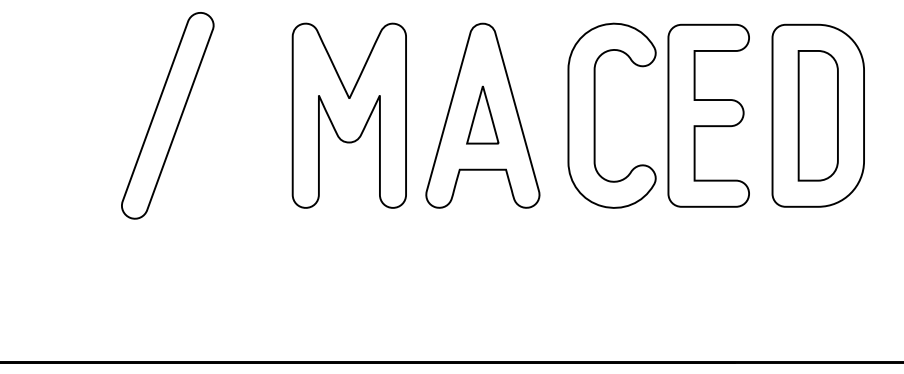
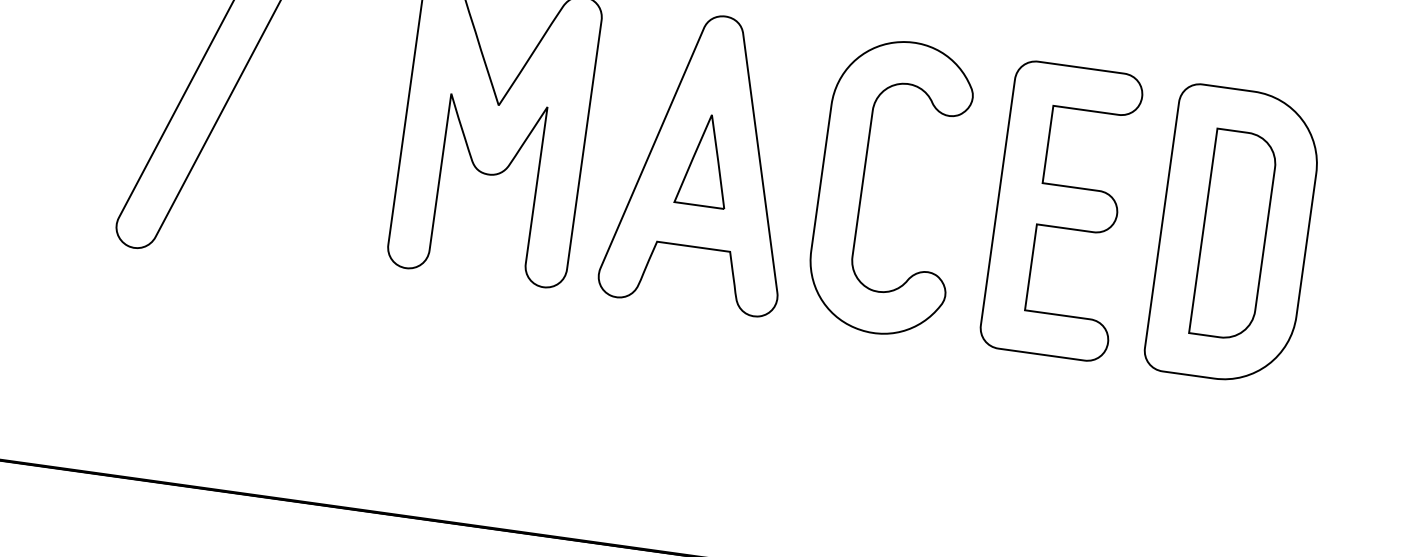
part: (595, 115) -> (864, 183), moved

